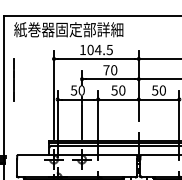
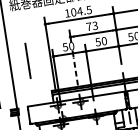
text: (114, 70) -> (95, 25), 70 -> 73
line: (13, 79) -> (27, 60), moved
line: (82, 121) -> (76, 71), solid -> dashed

